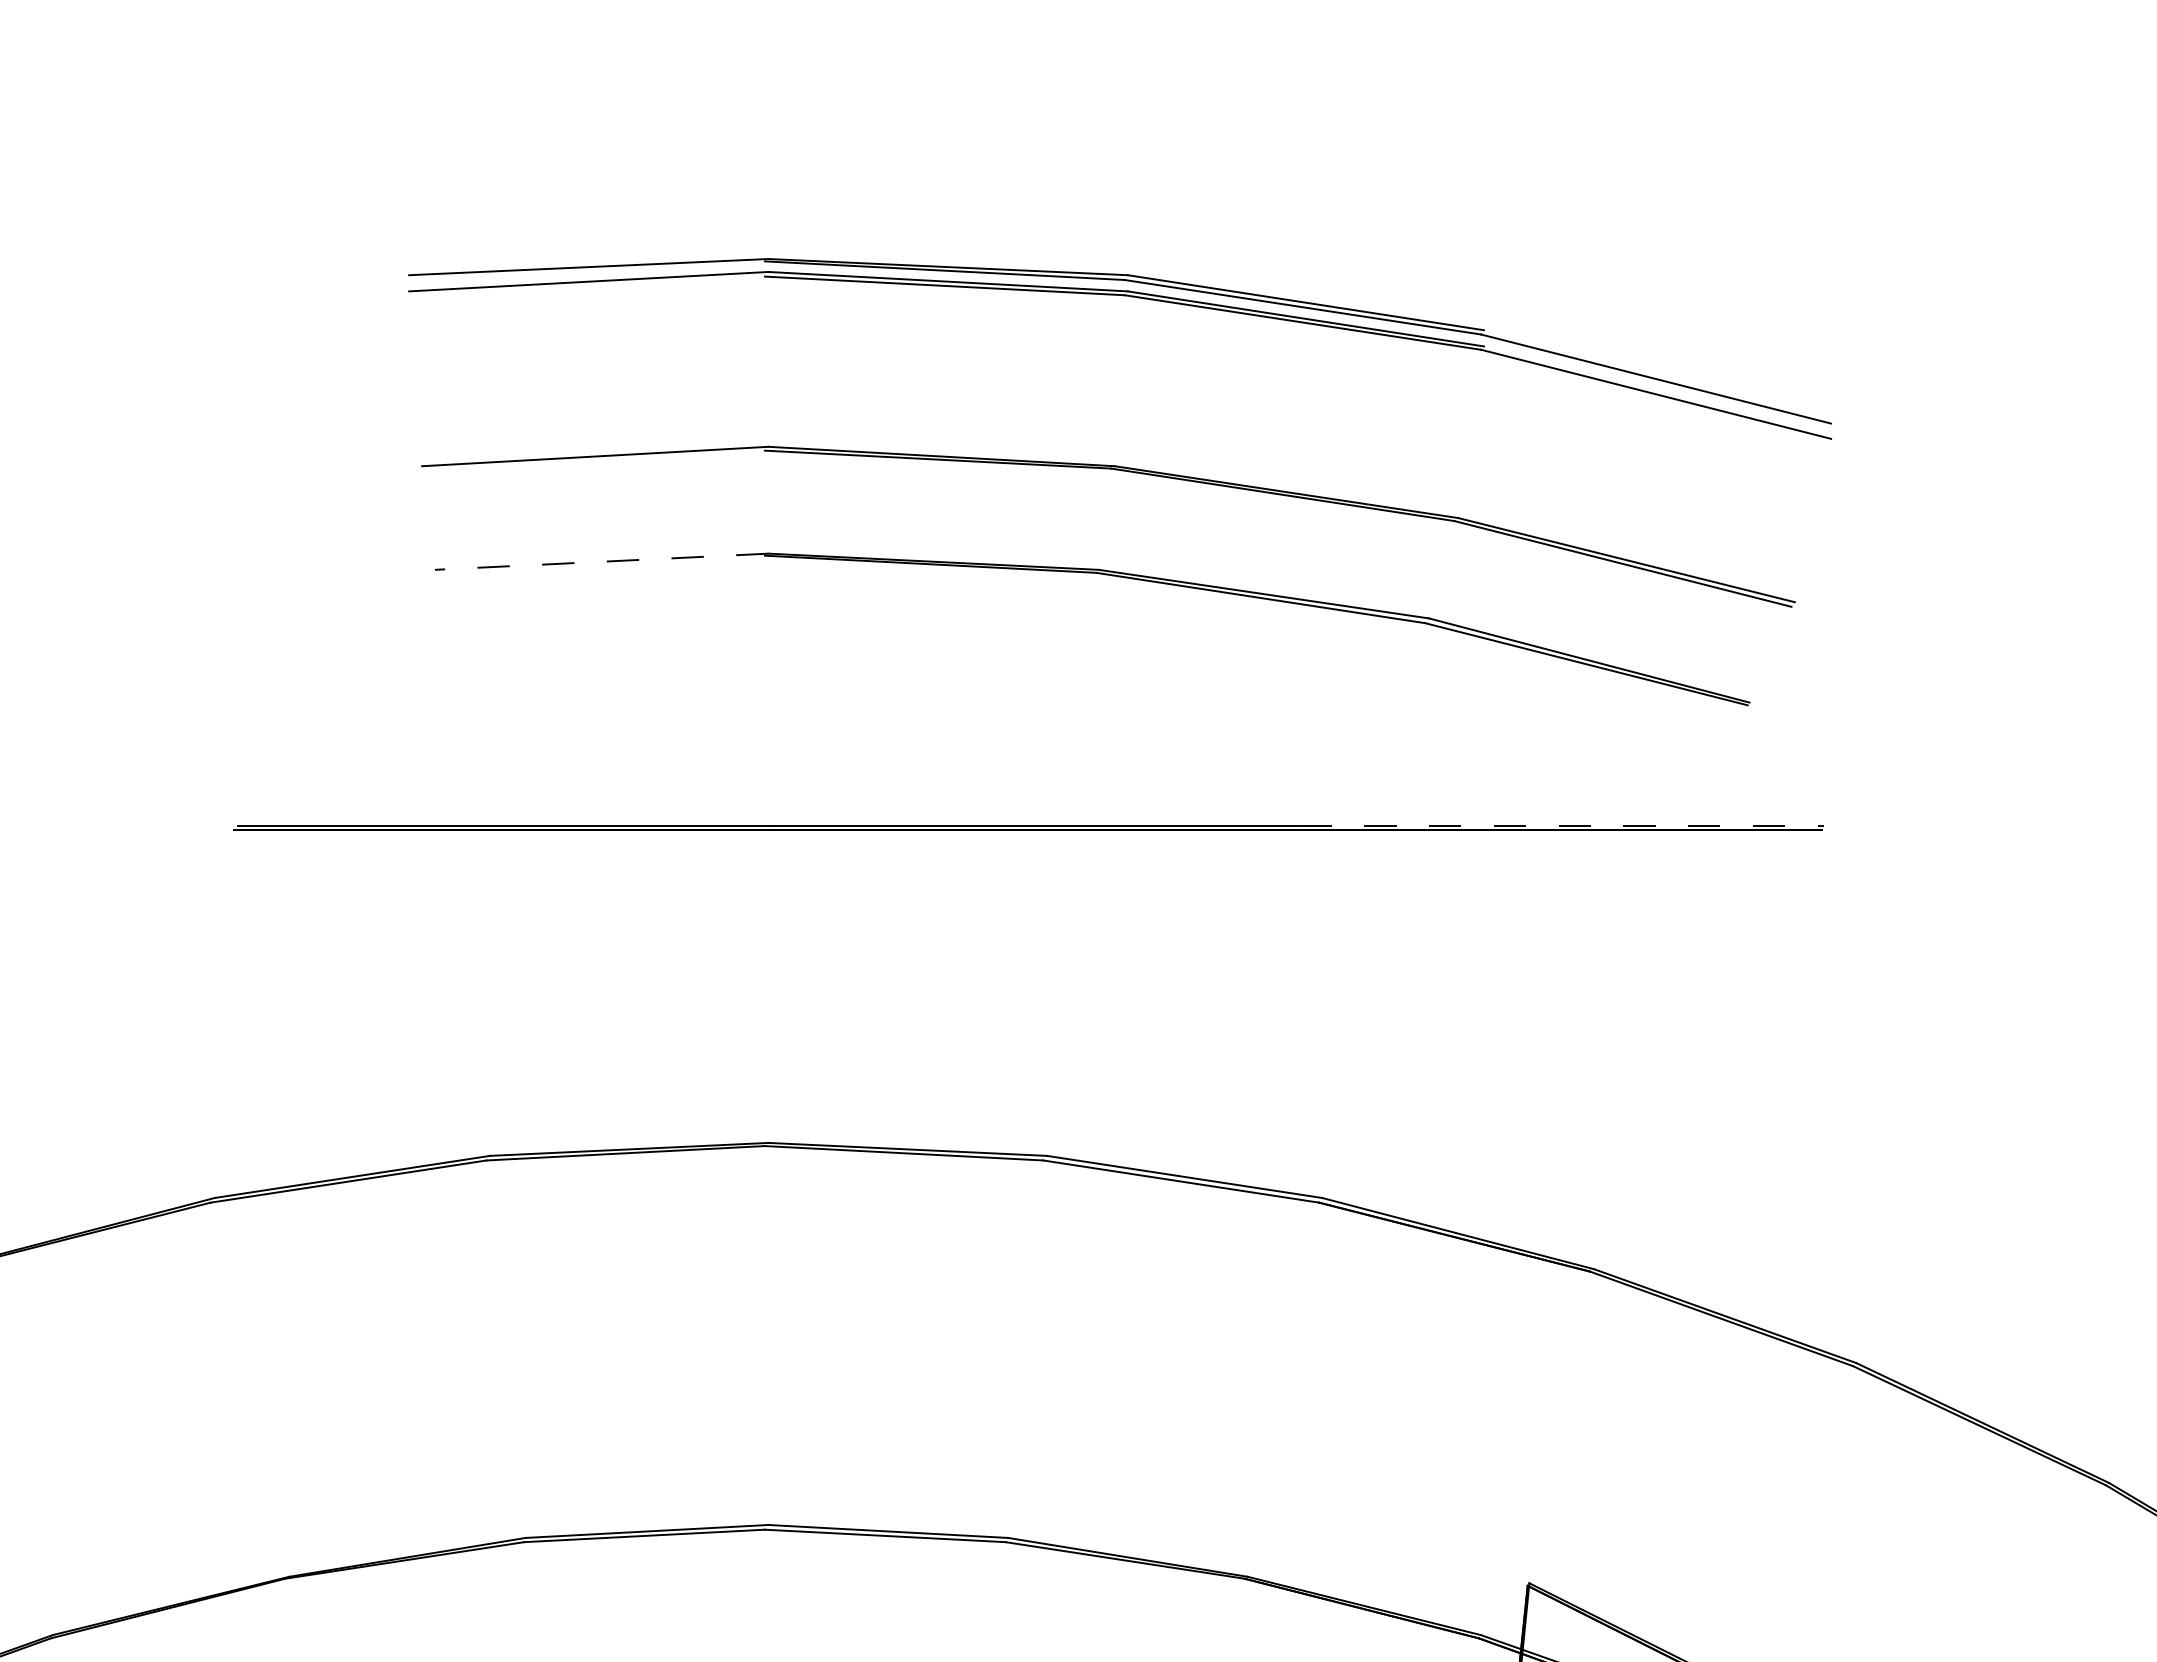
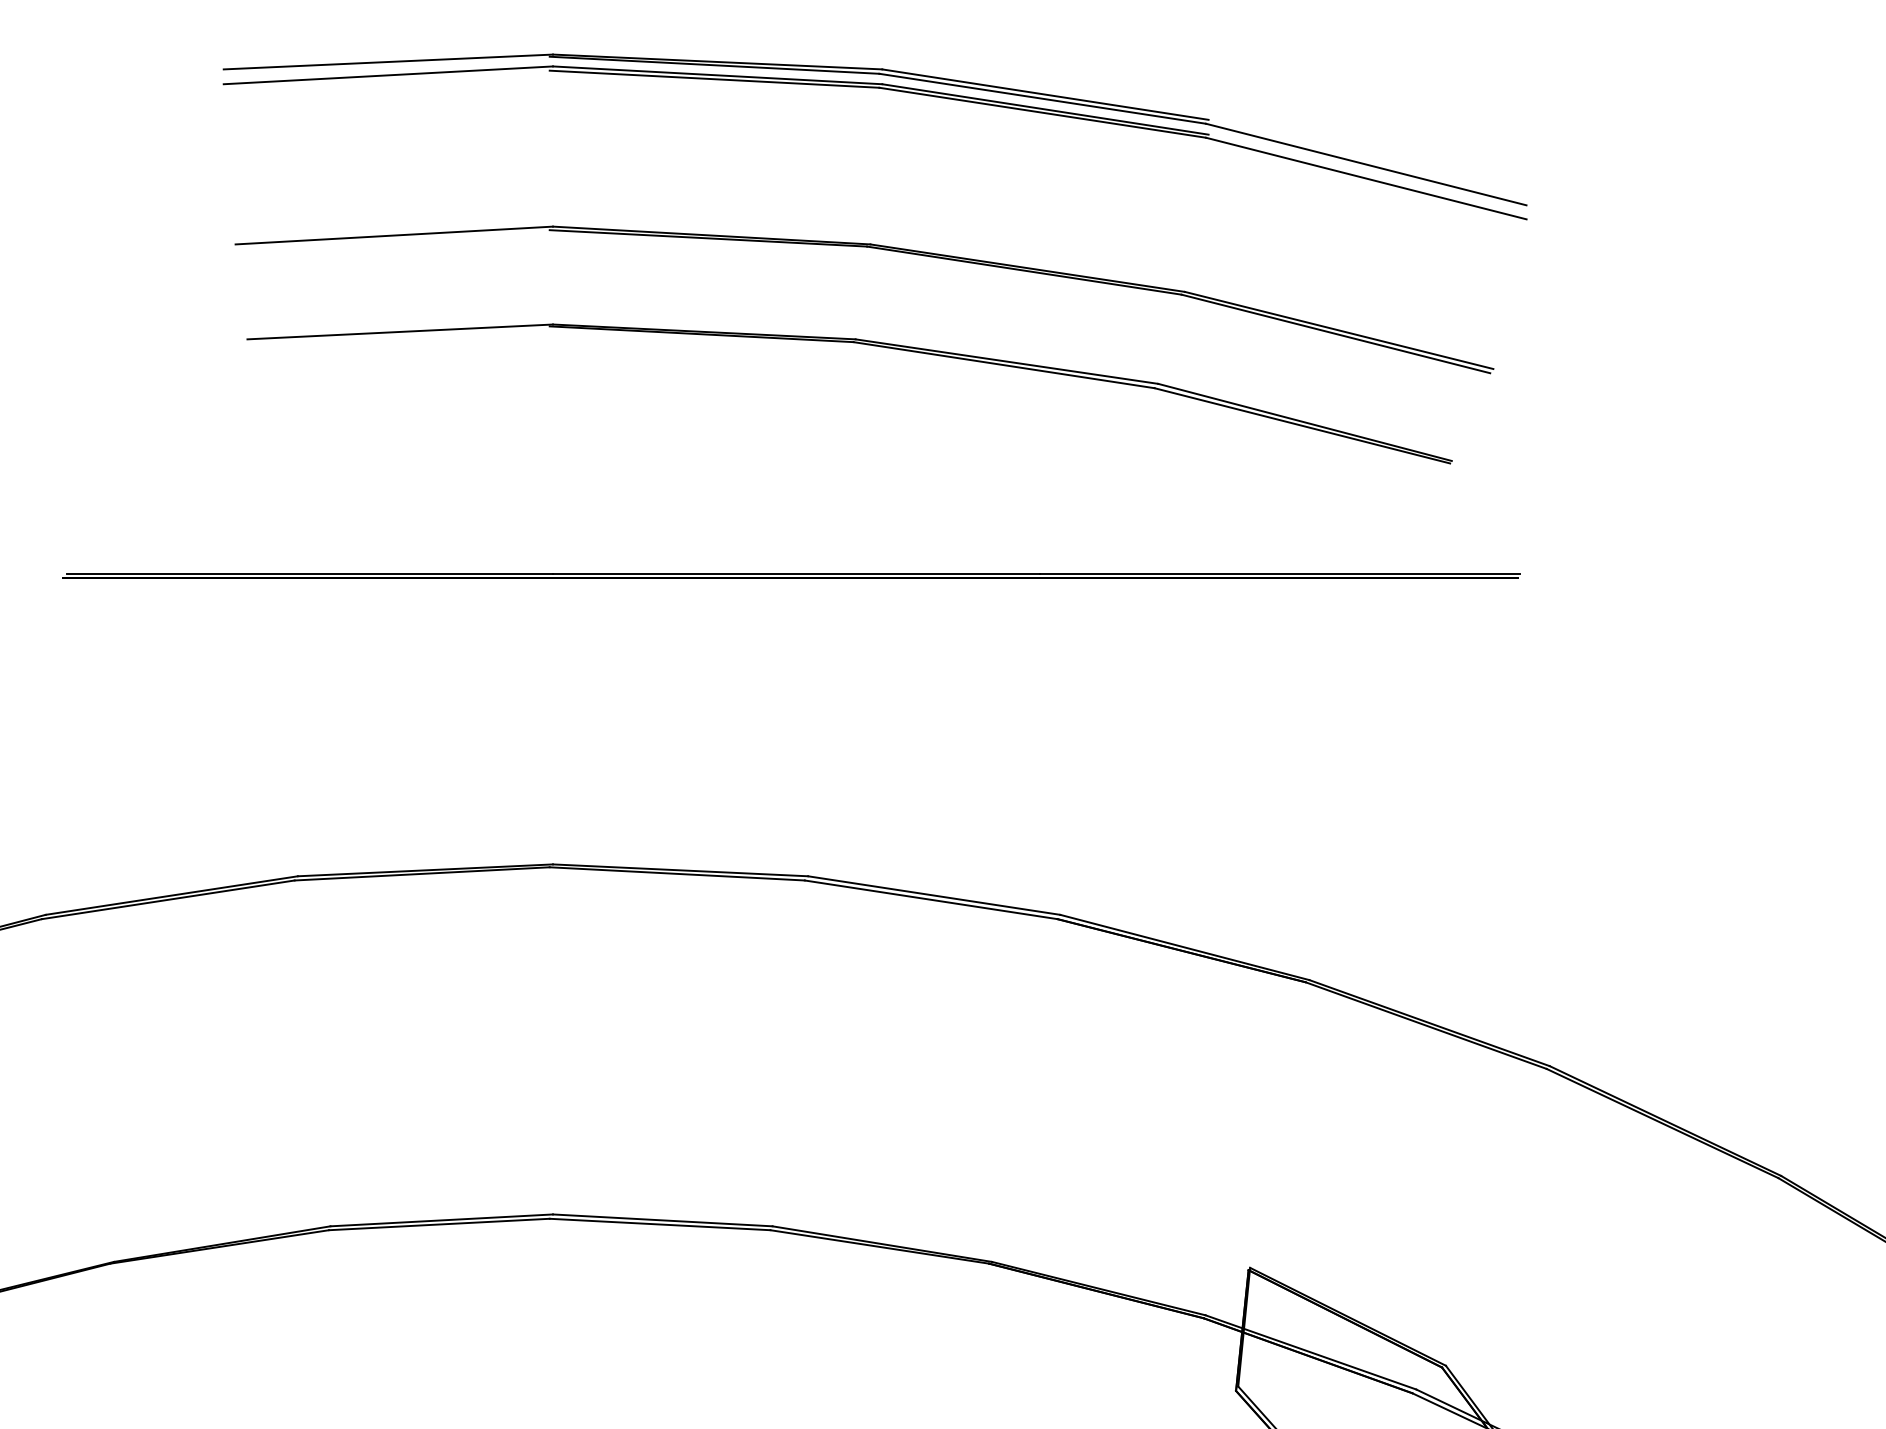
line: (601, 561) -> (399, 331), dashed -> solid
line: (1562, 825) -> (1280, 573), dashed -> solid

